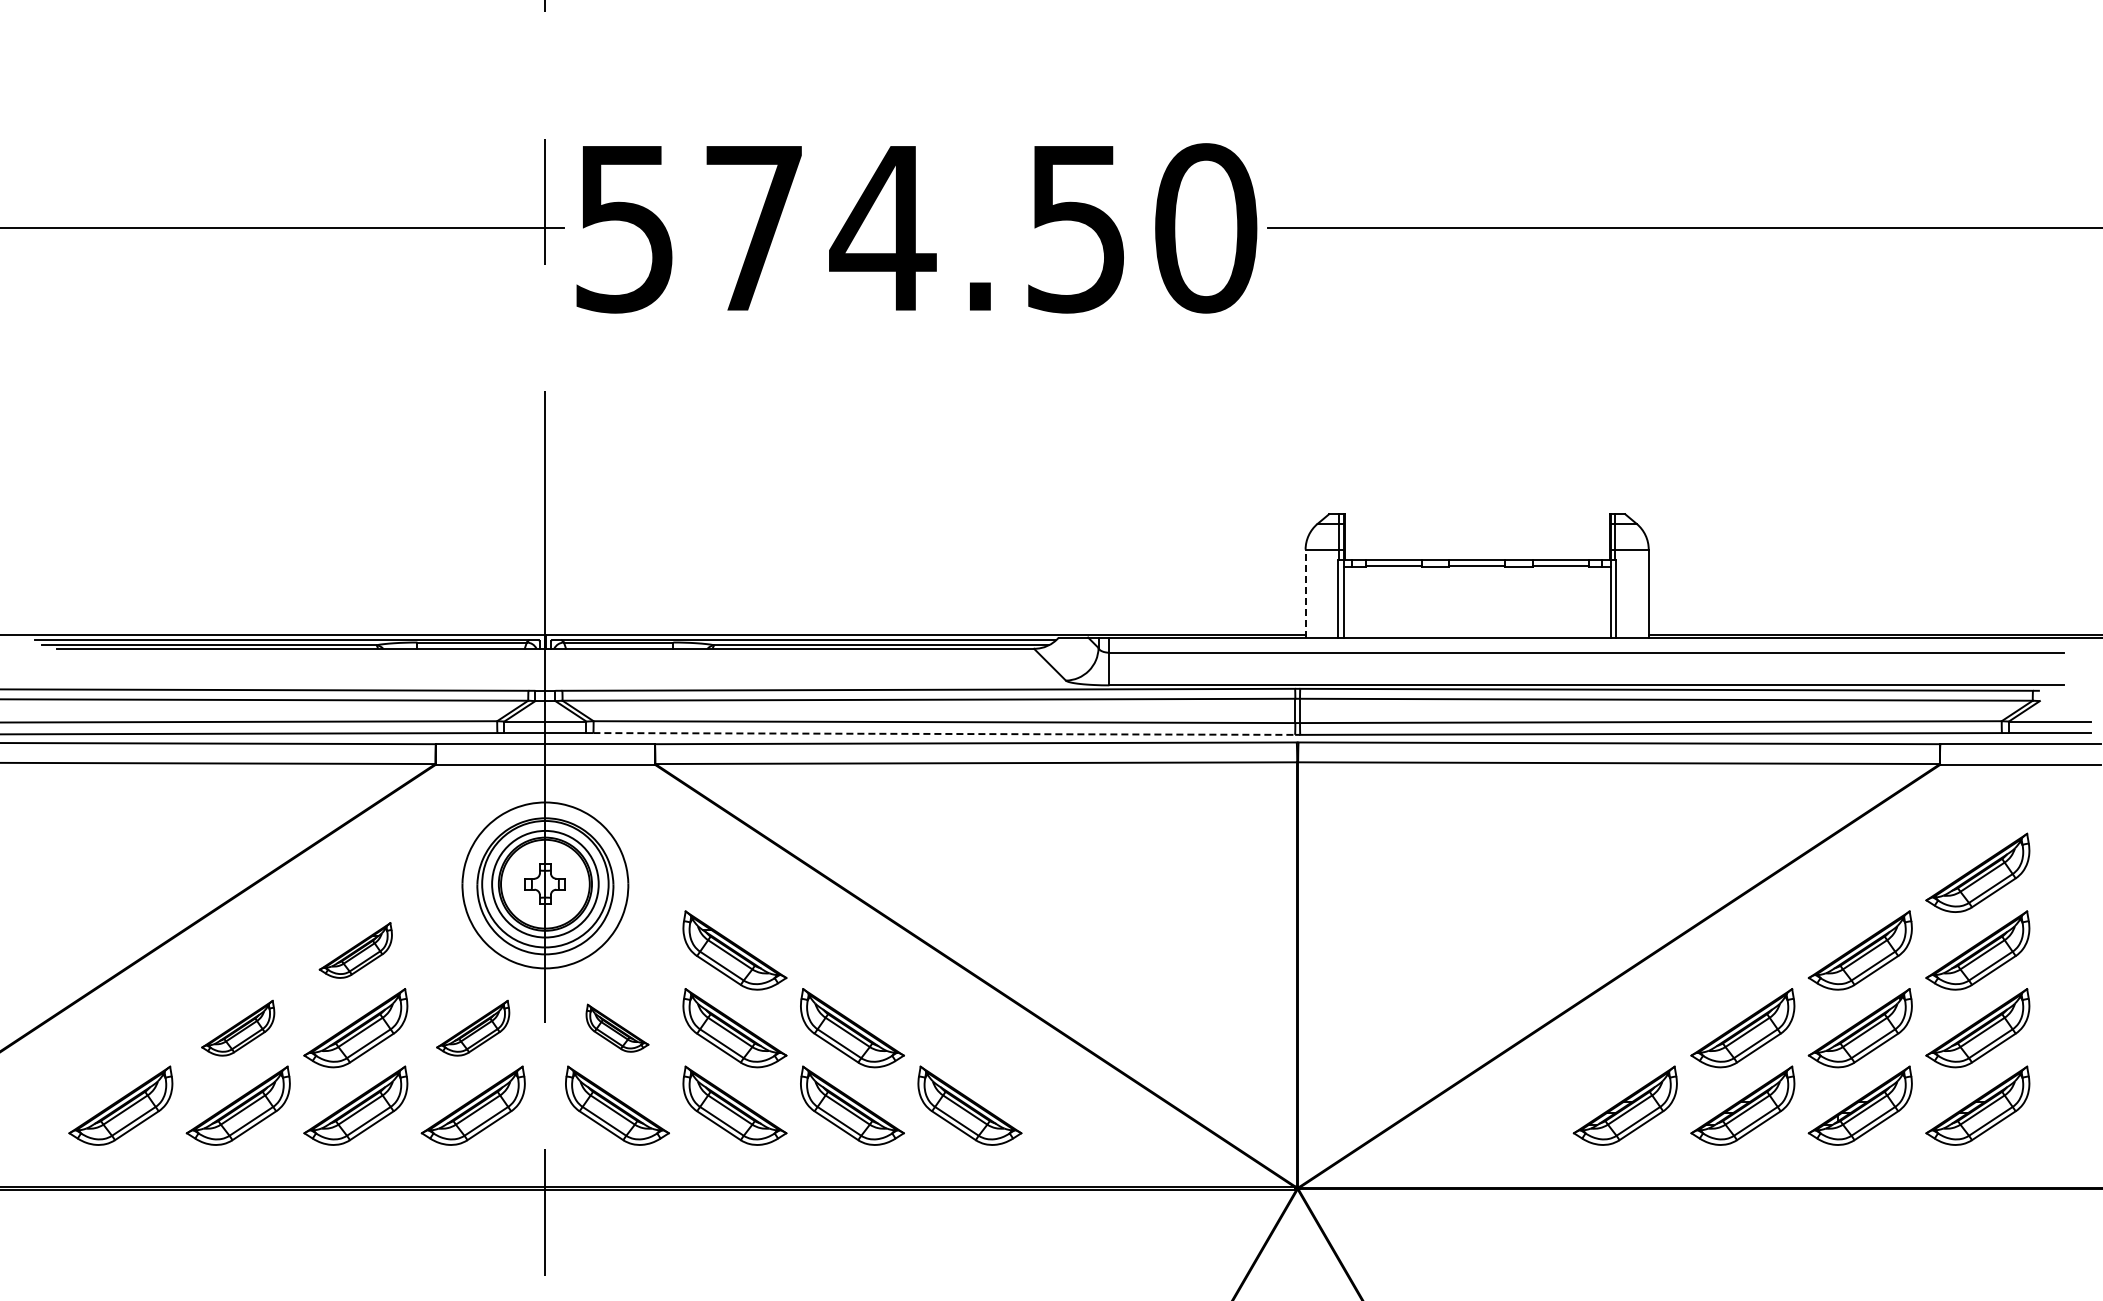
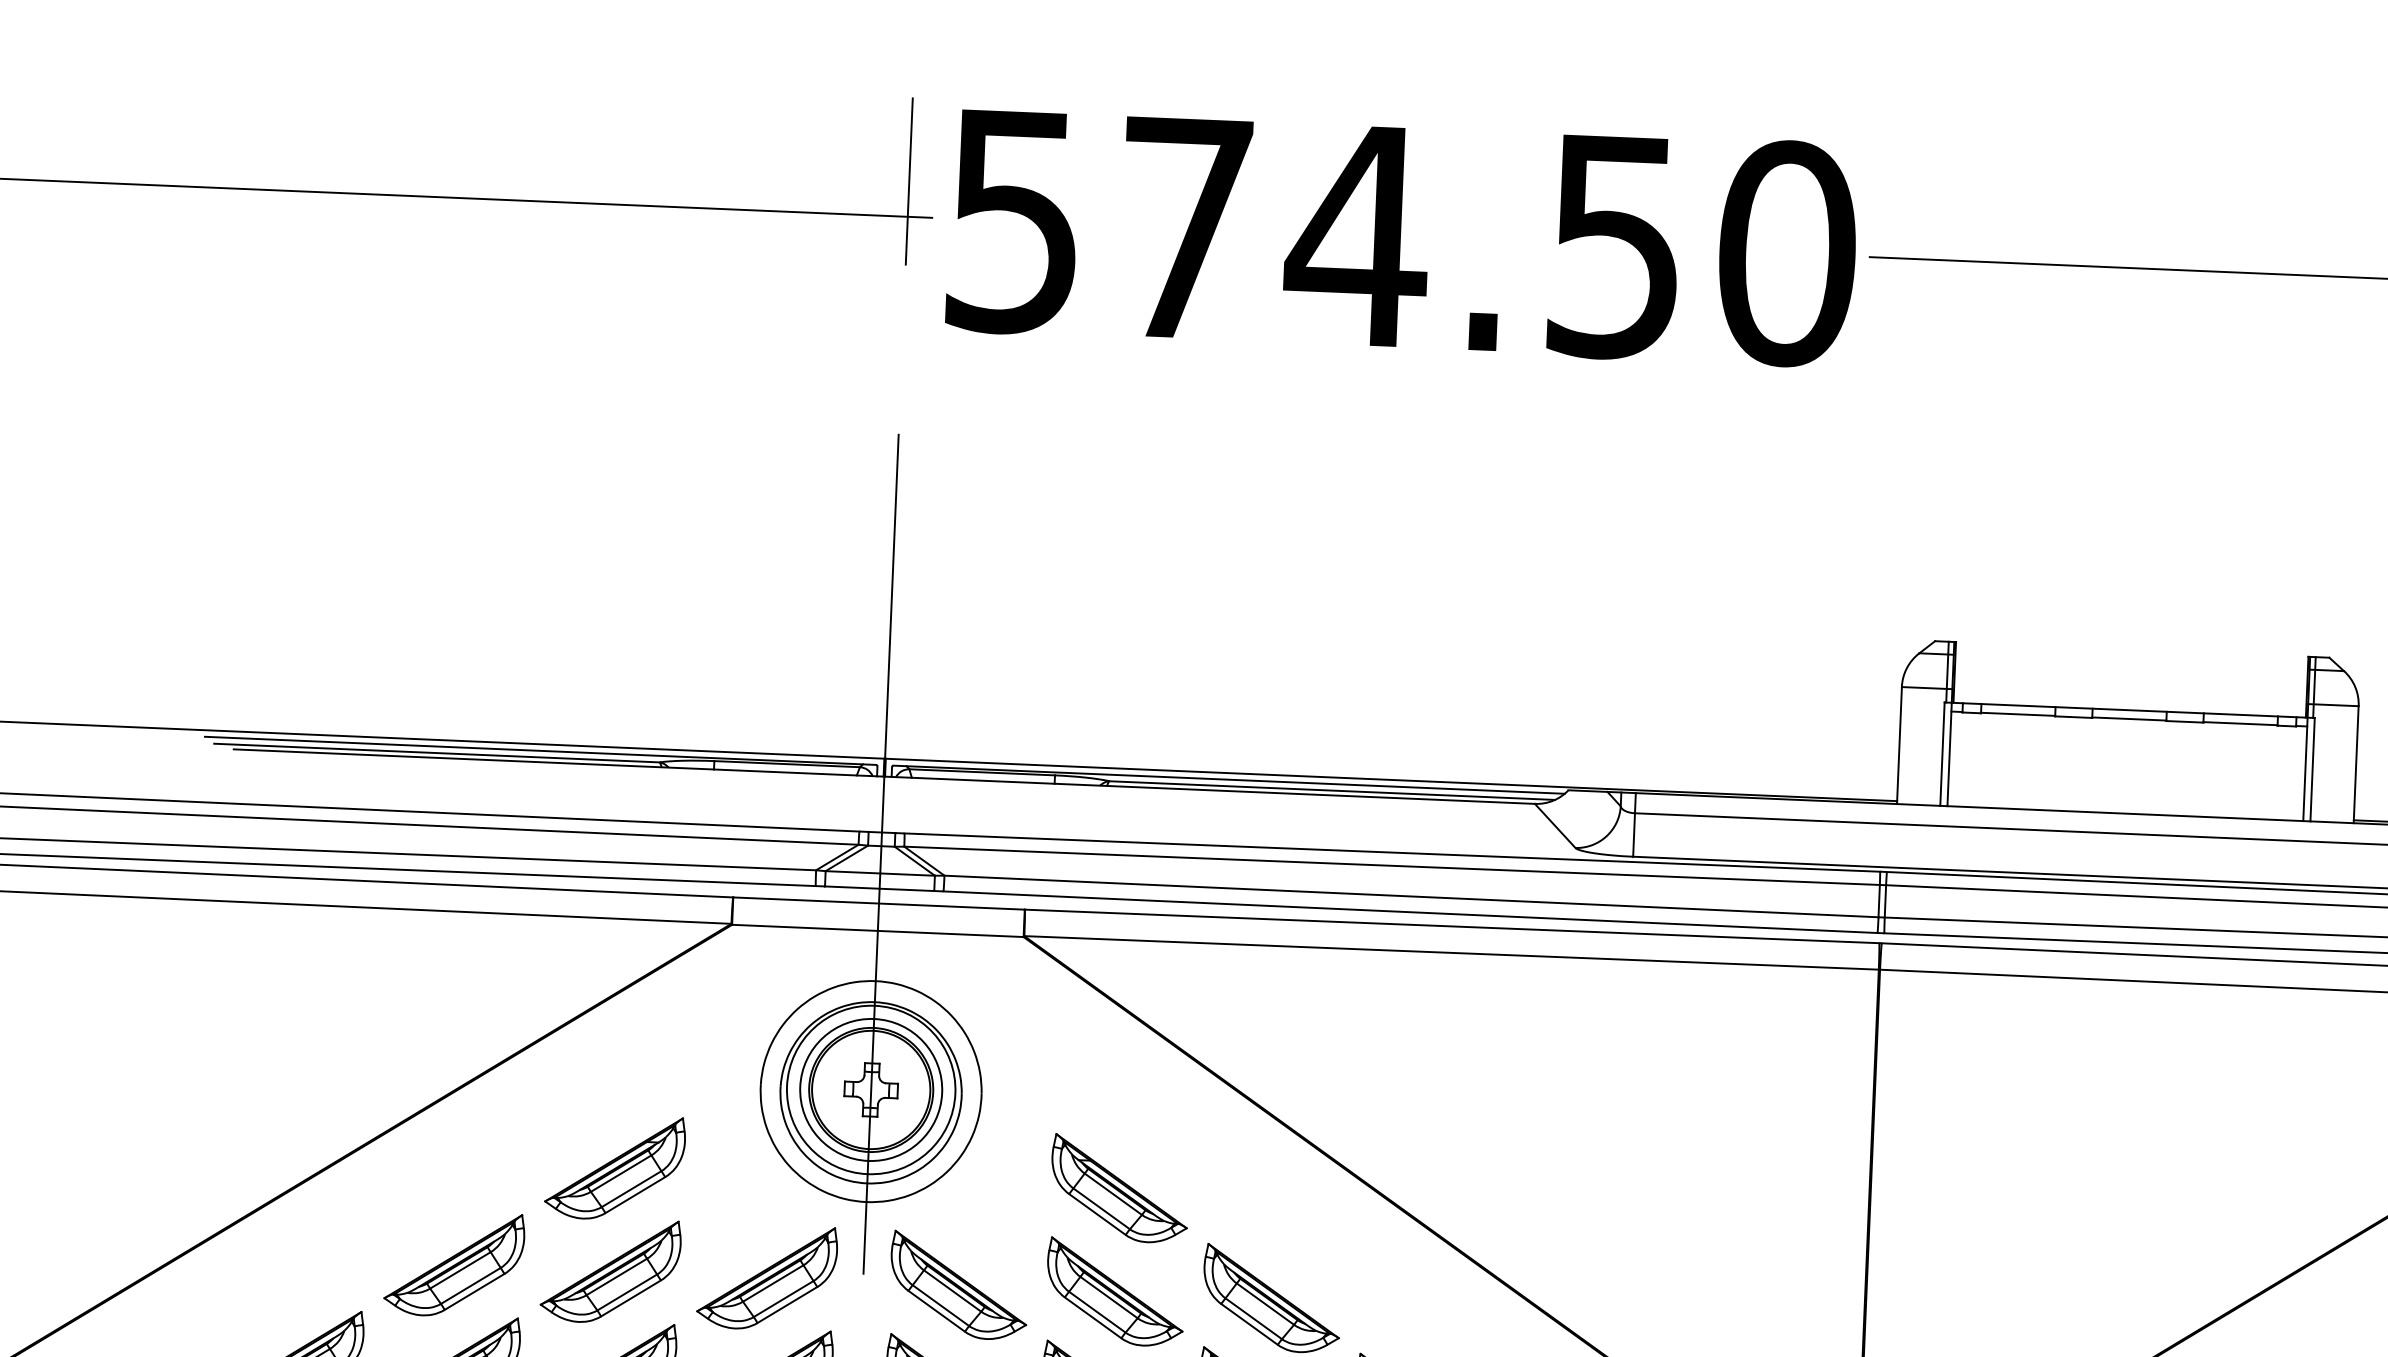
line: (1305, 593) -> (1899, 745), dashed -> solid
line: (944, 733) -> (1410, 911), dashed -> solid
part: (355, 950) -> (614, 1167), size x1.43
part: (237, 1028) -> (453, 1264), size x1.43
part: (472, 1028) -> (766, 1277), size x1.43
part: (617, 1028) -> (959, 1286), size x1.67

